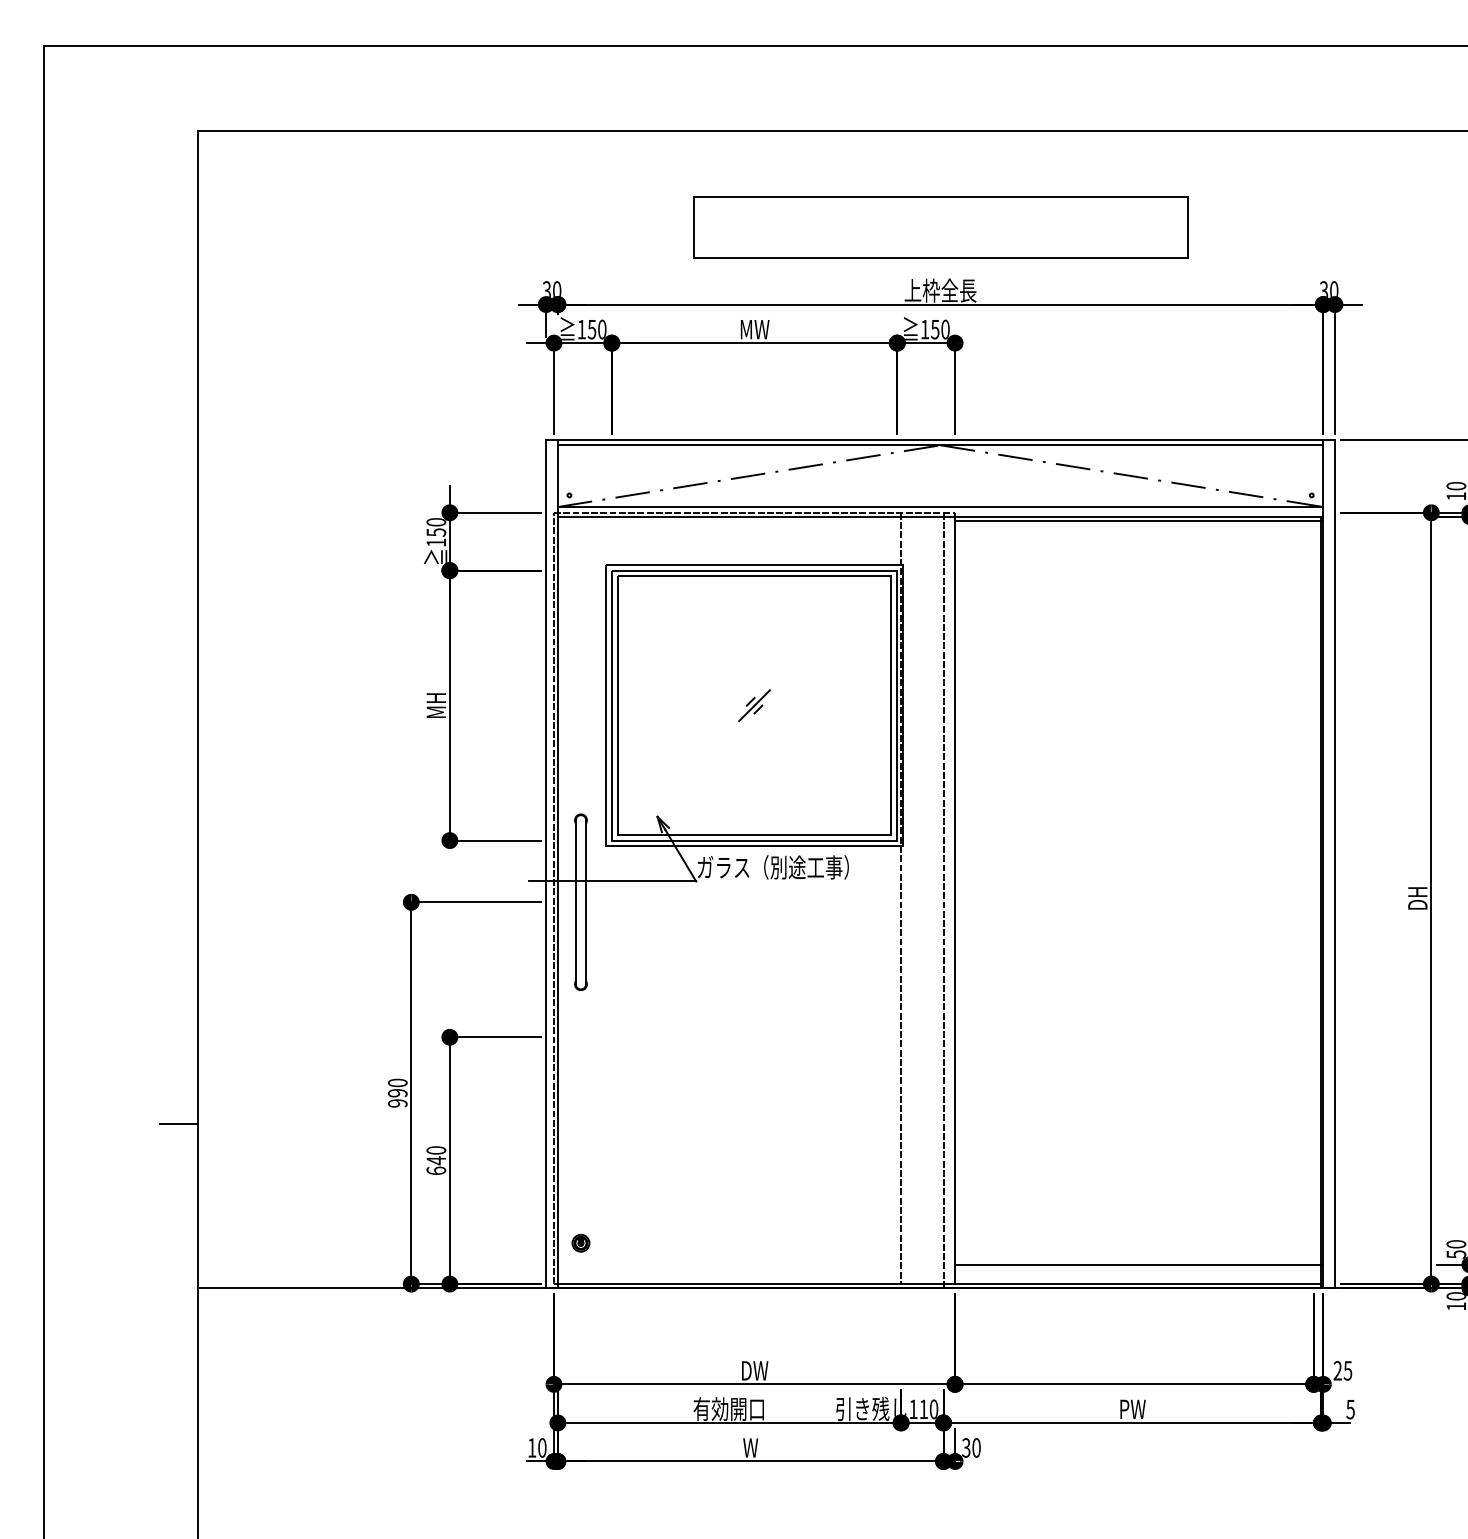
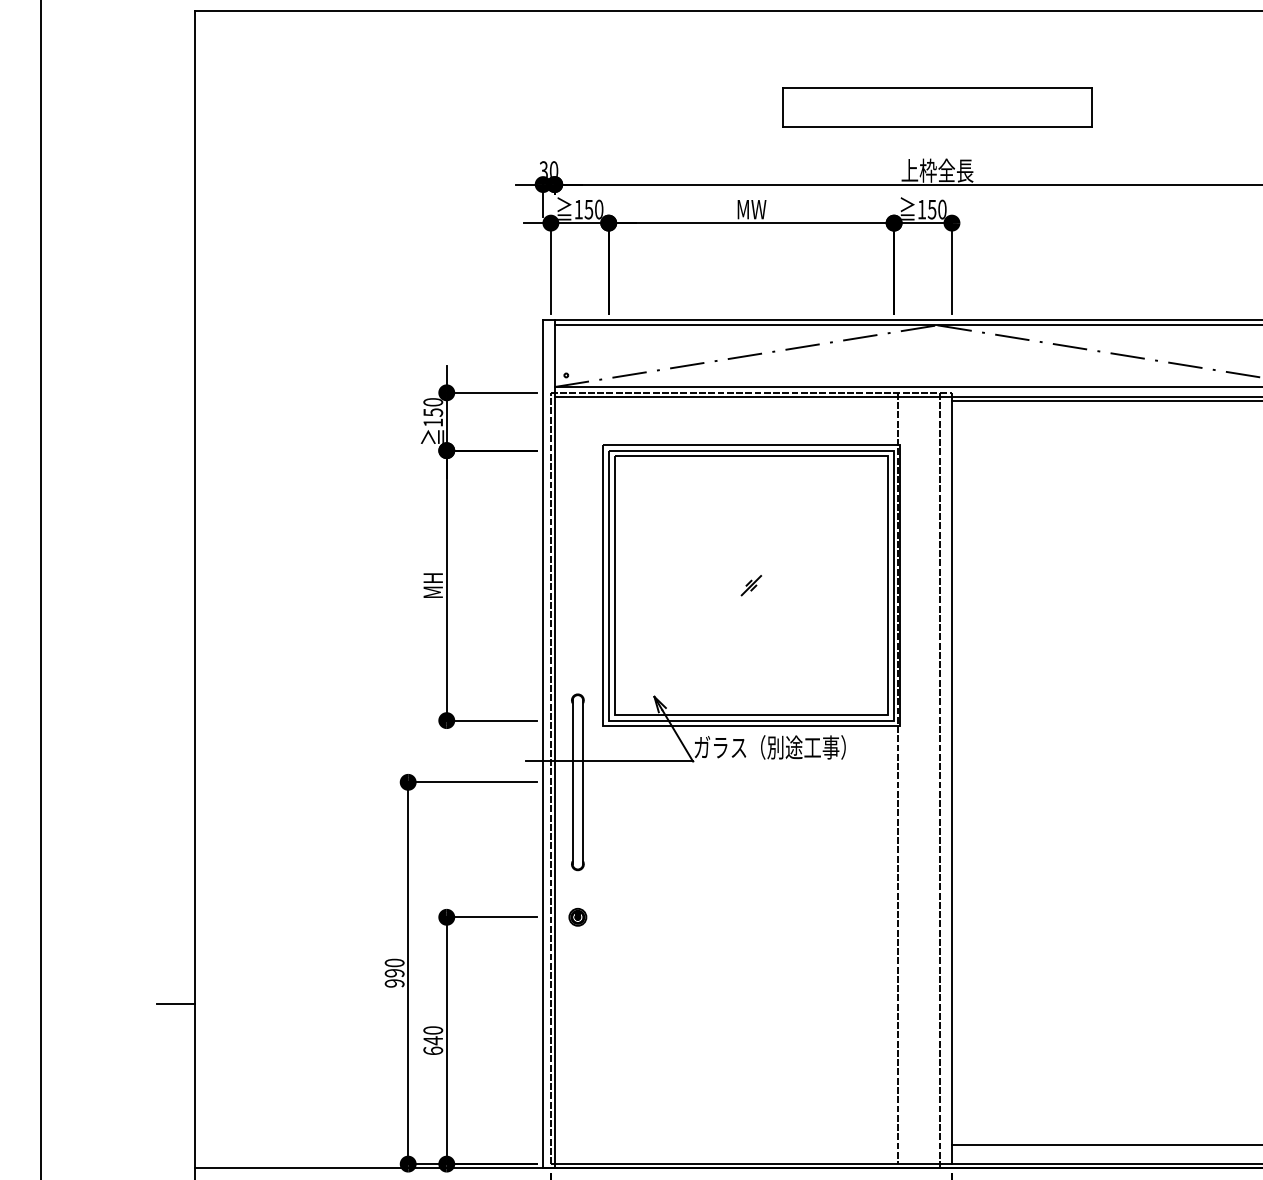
part: (940, 227) -> (937, 107), size x0.62
part: (754, 705) -> (751, 585), size x0.62
part: (580, 1242) -> (577, 916), moved

